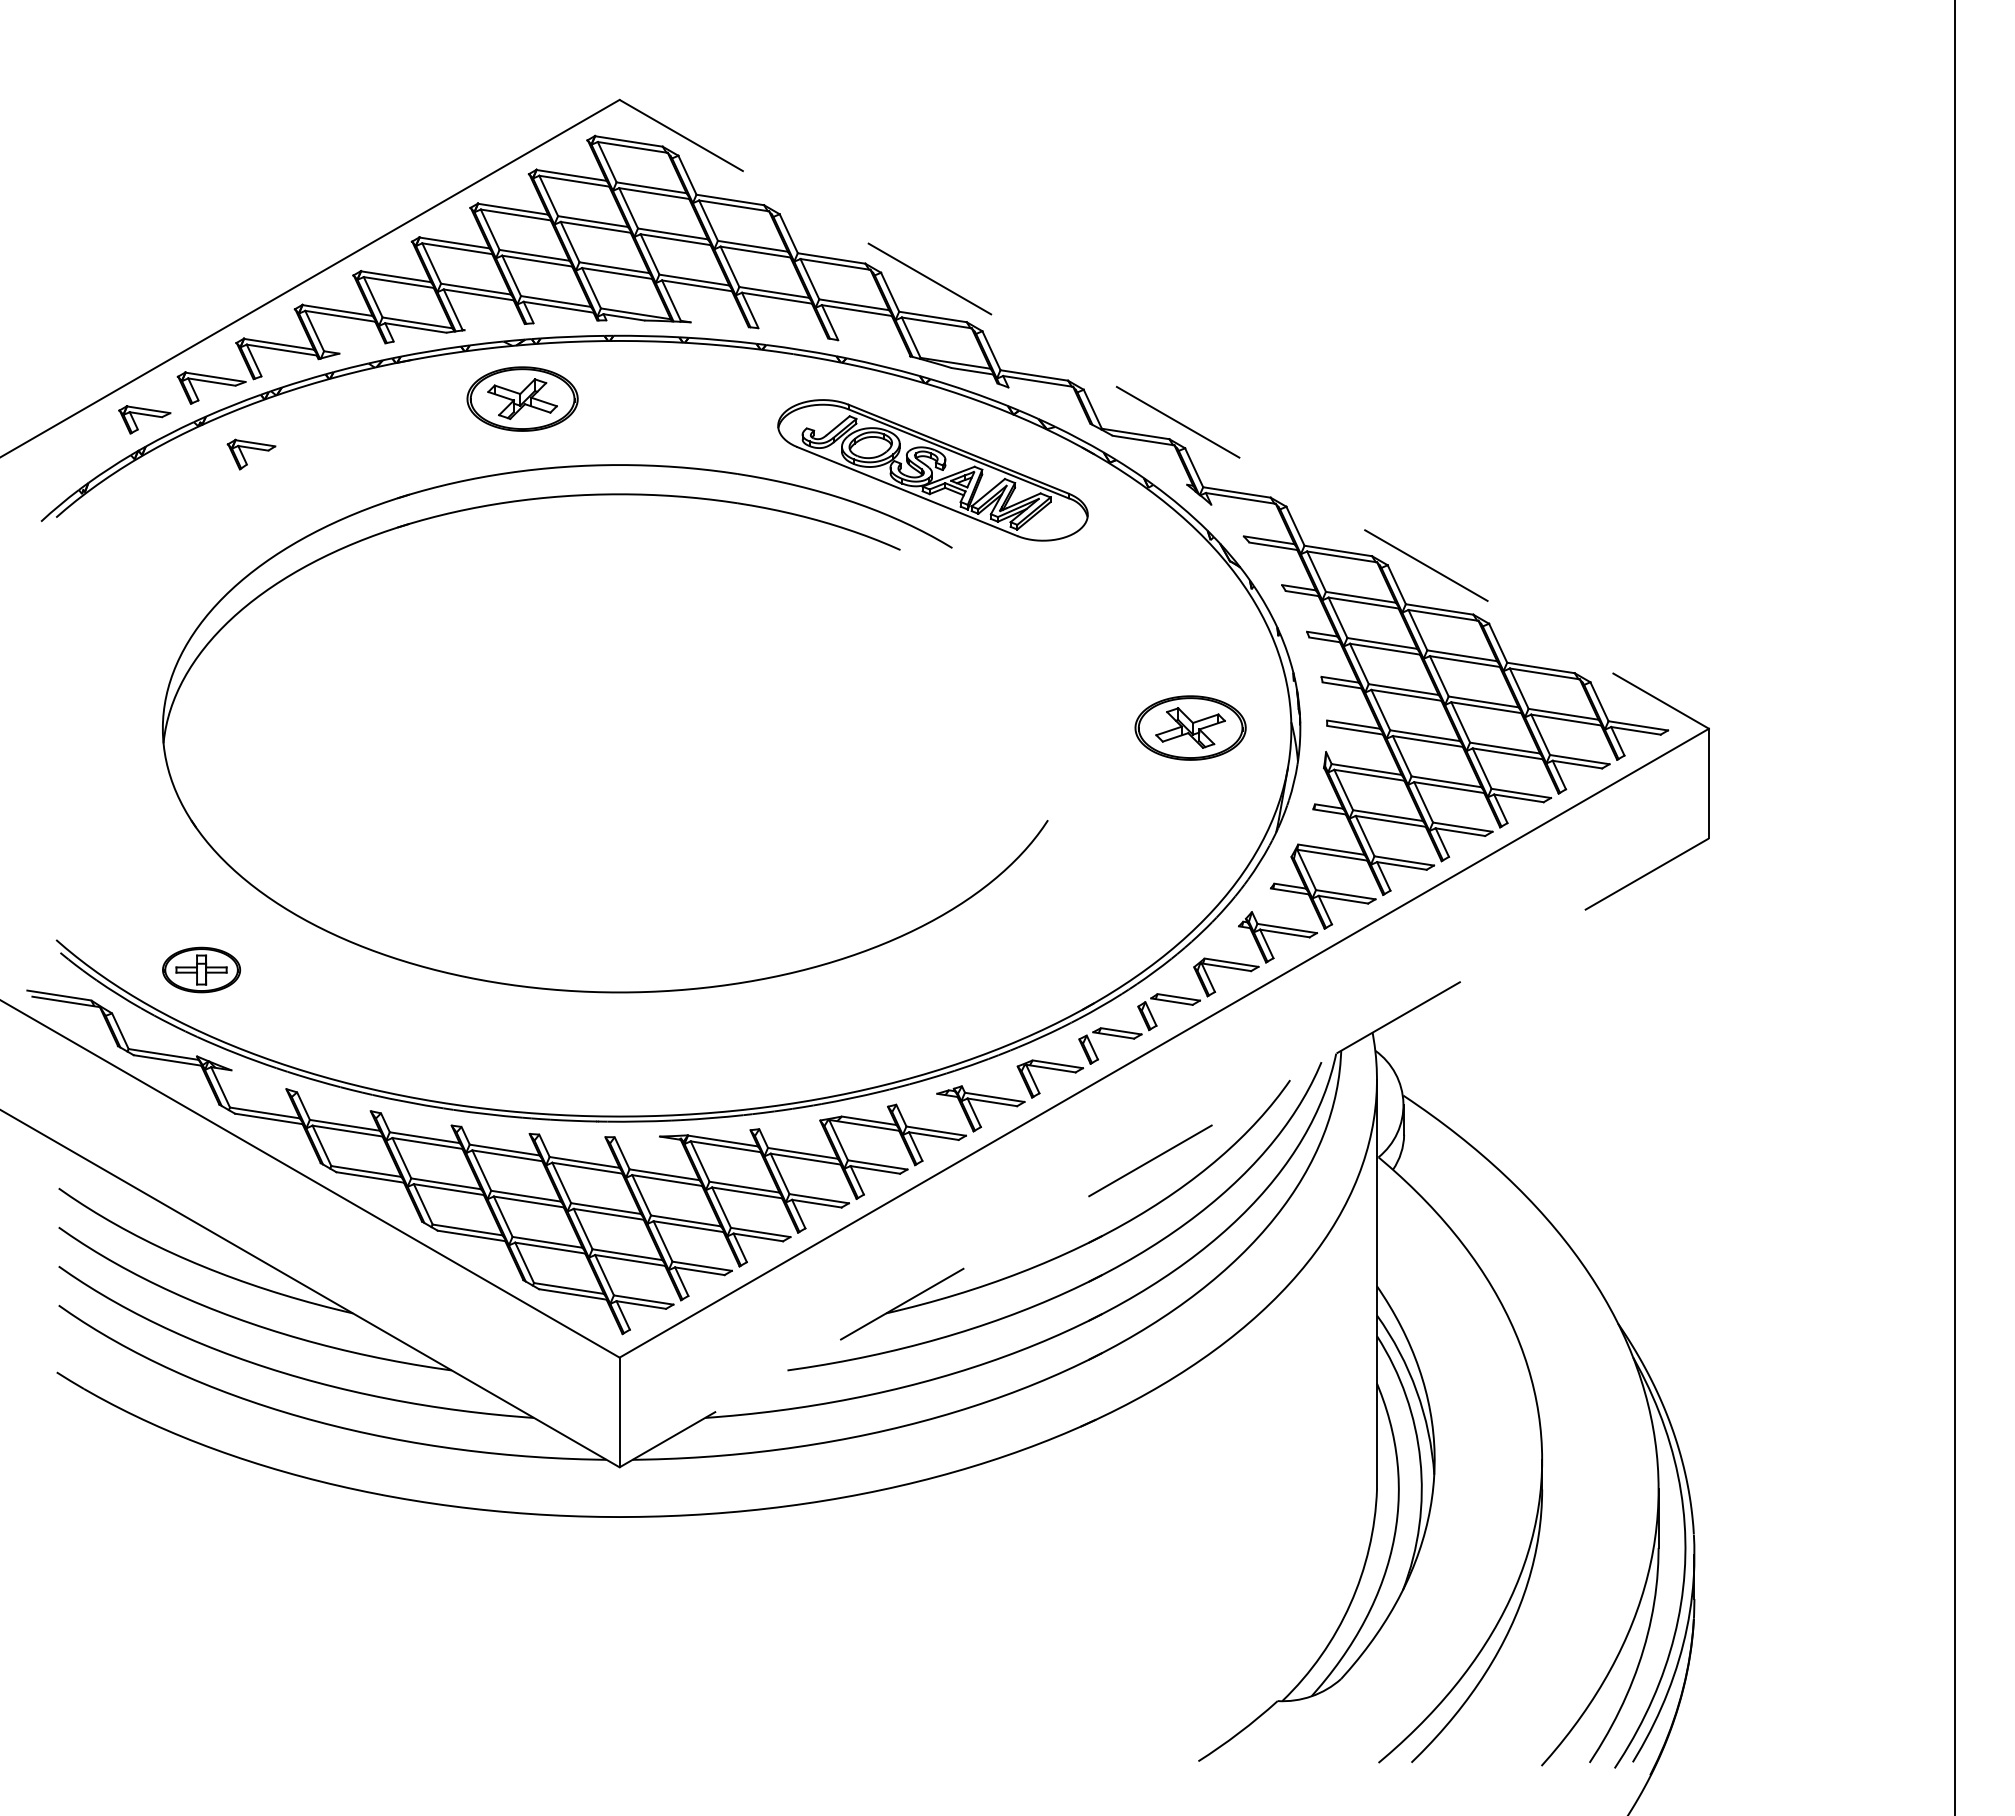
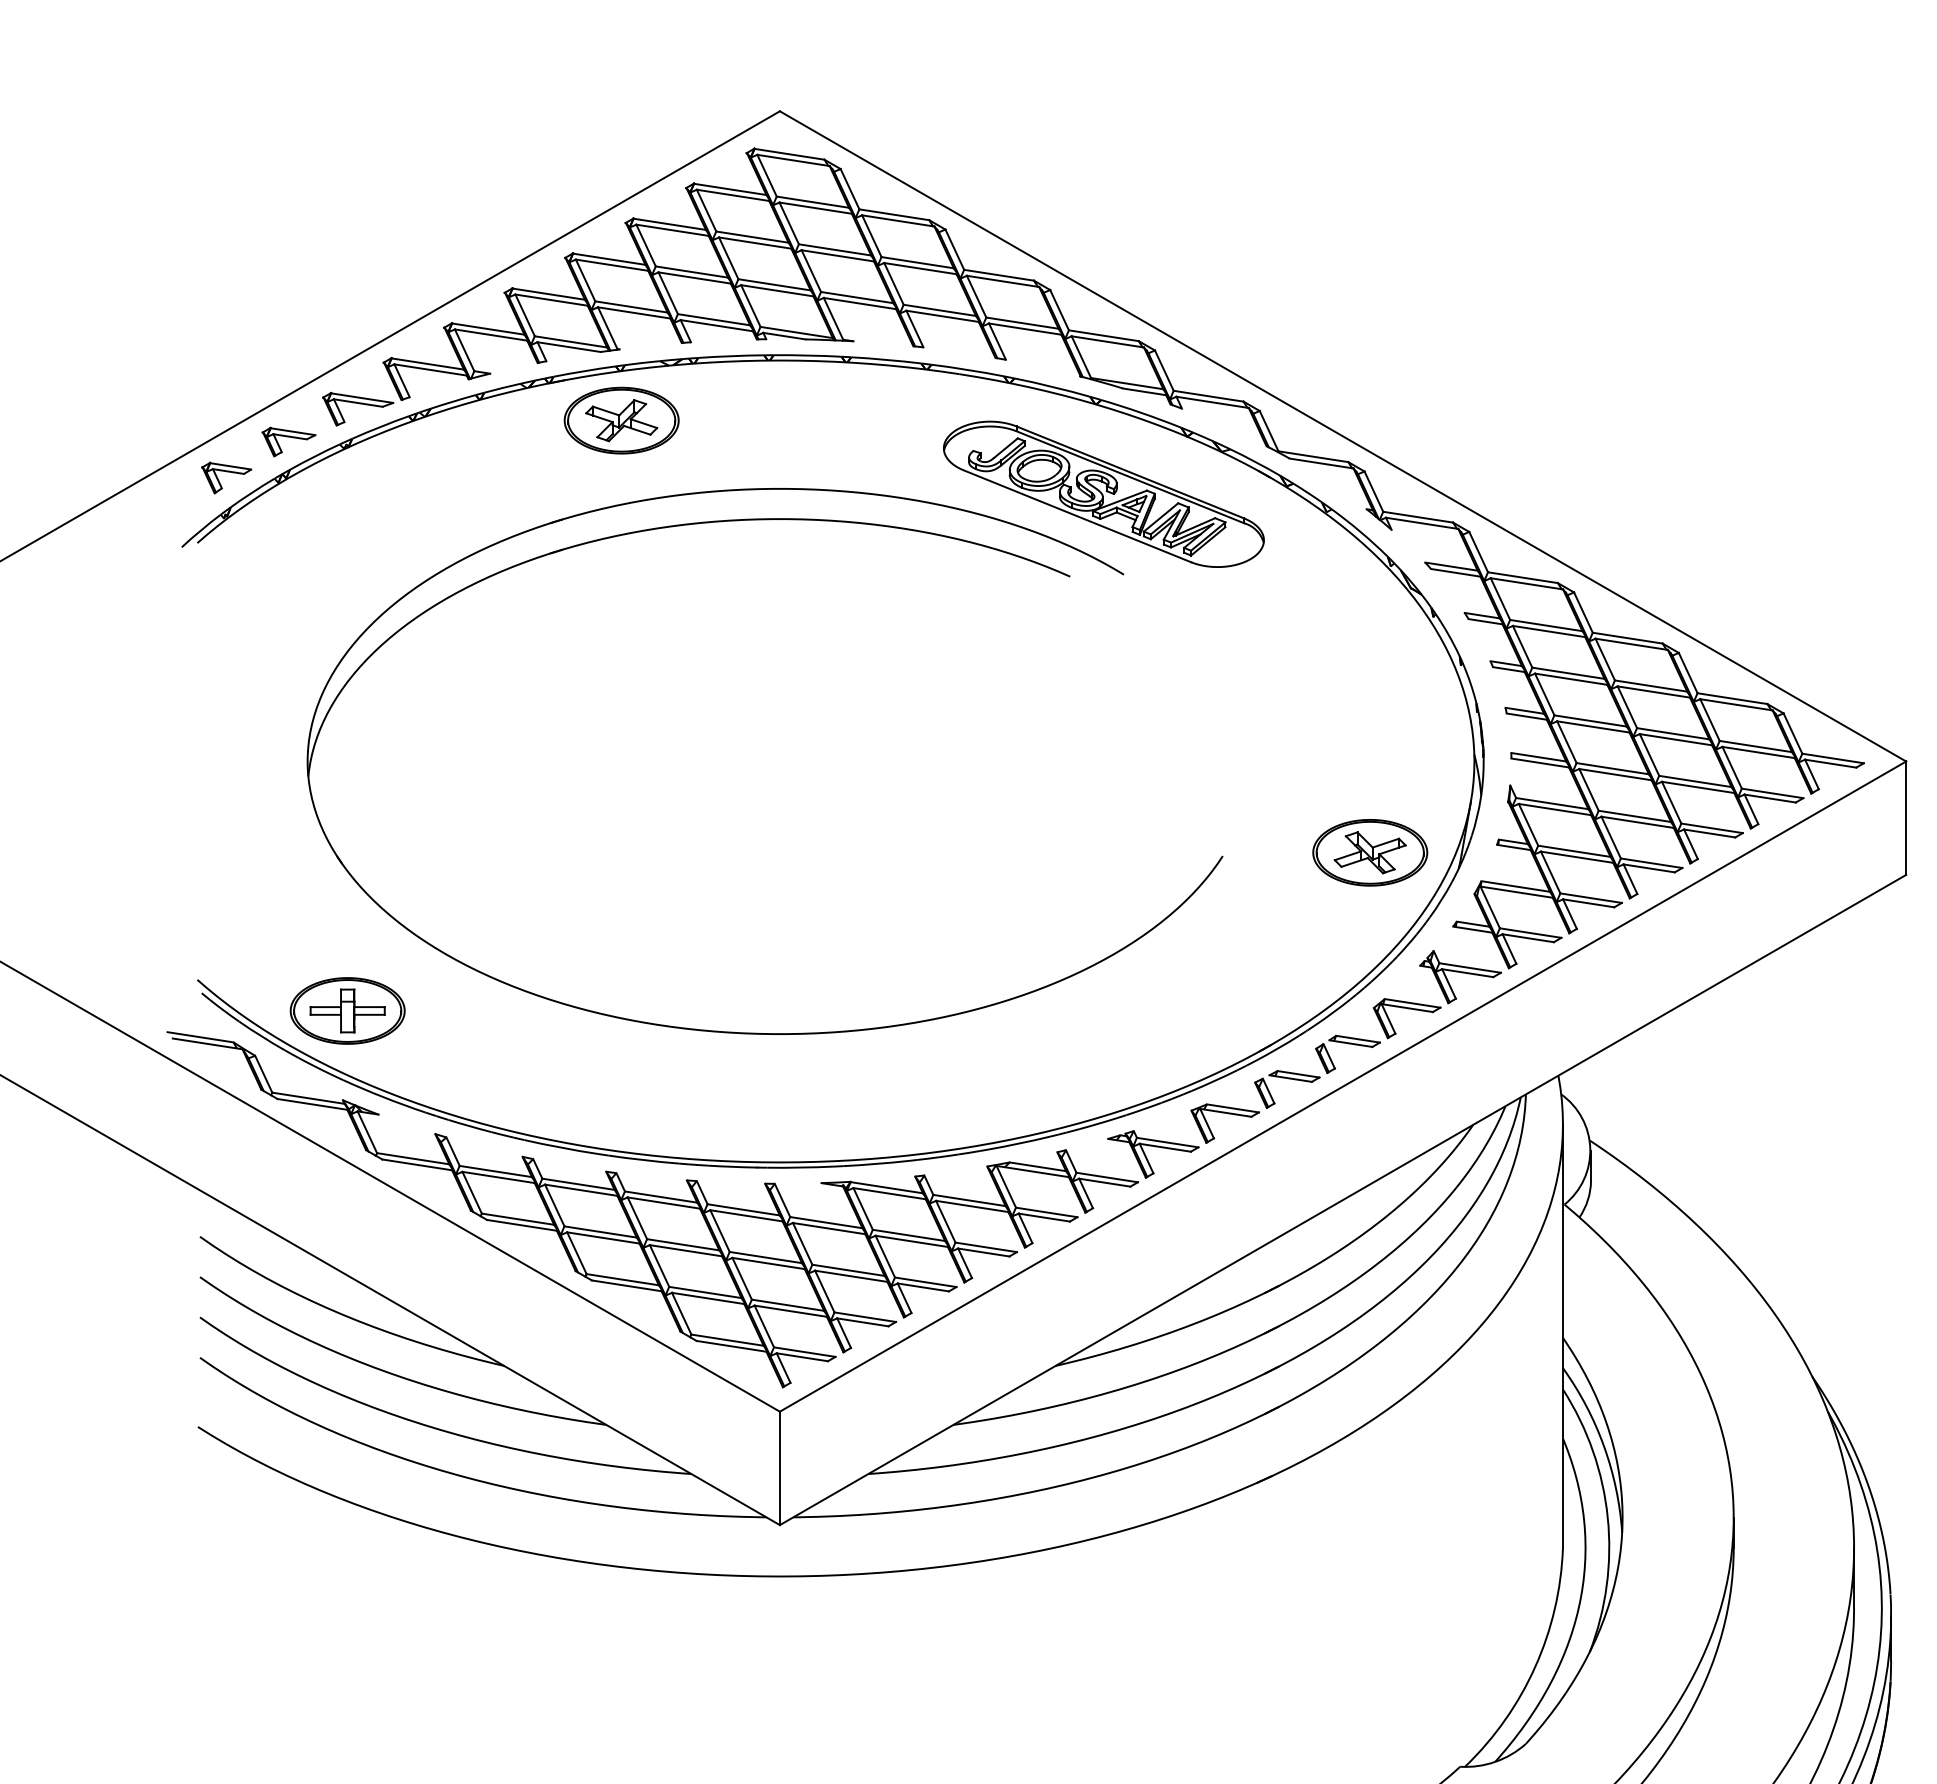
part: (522, 398) -> (621, 420), moved
line: (1164, 414) -> (1343, 436), dashed -> solid
part: (251, 454) -> (226, 477), moved
part: (1190, 727) -> (1370, 852), moved
part: (201, 969) -> (347, 1010), size x1.43
line: (1164, 1152) -> (1343, 1199), dashed -> solid

